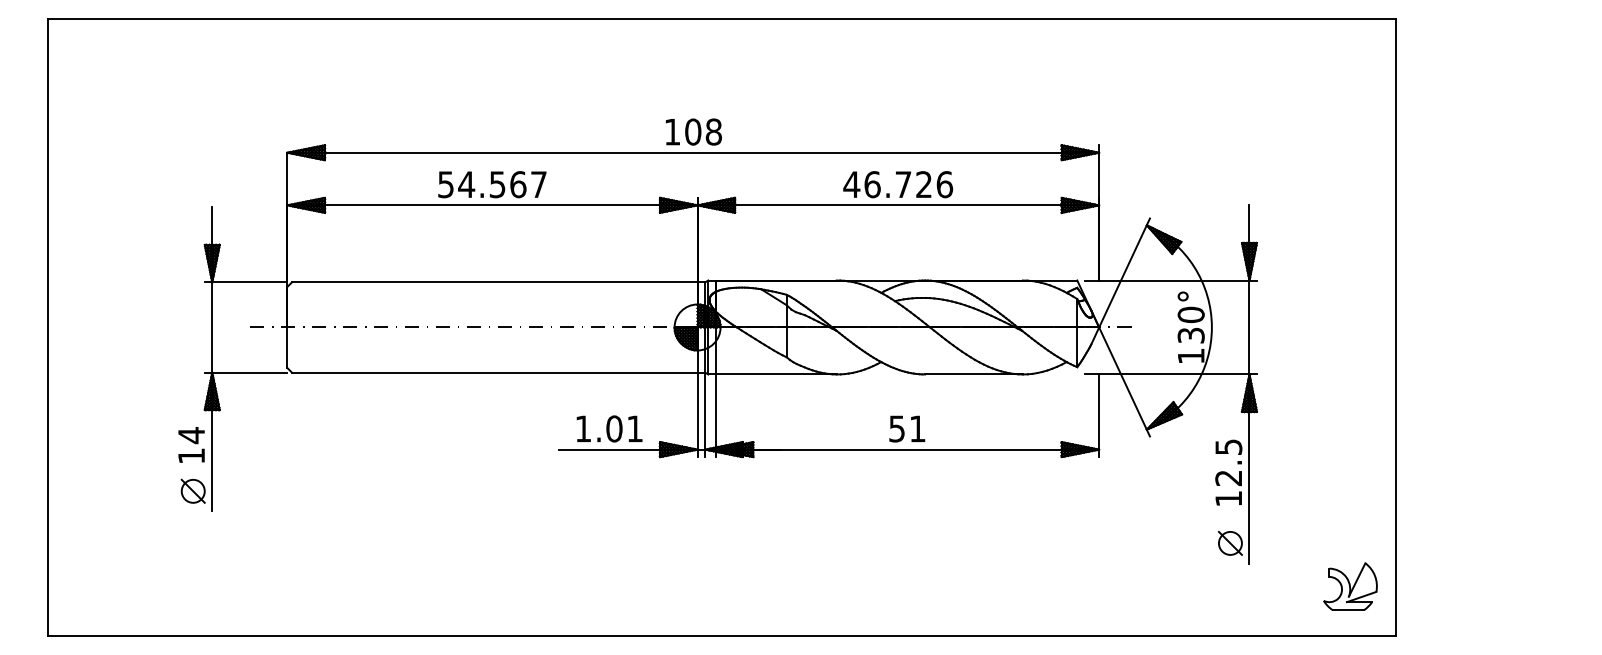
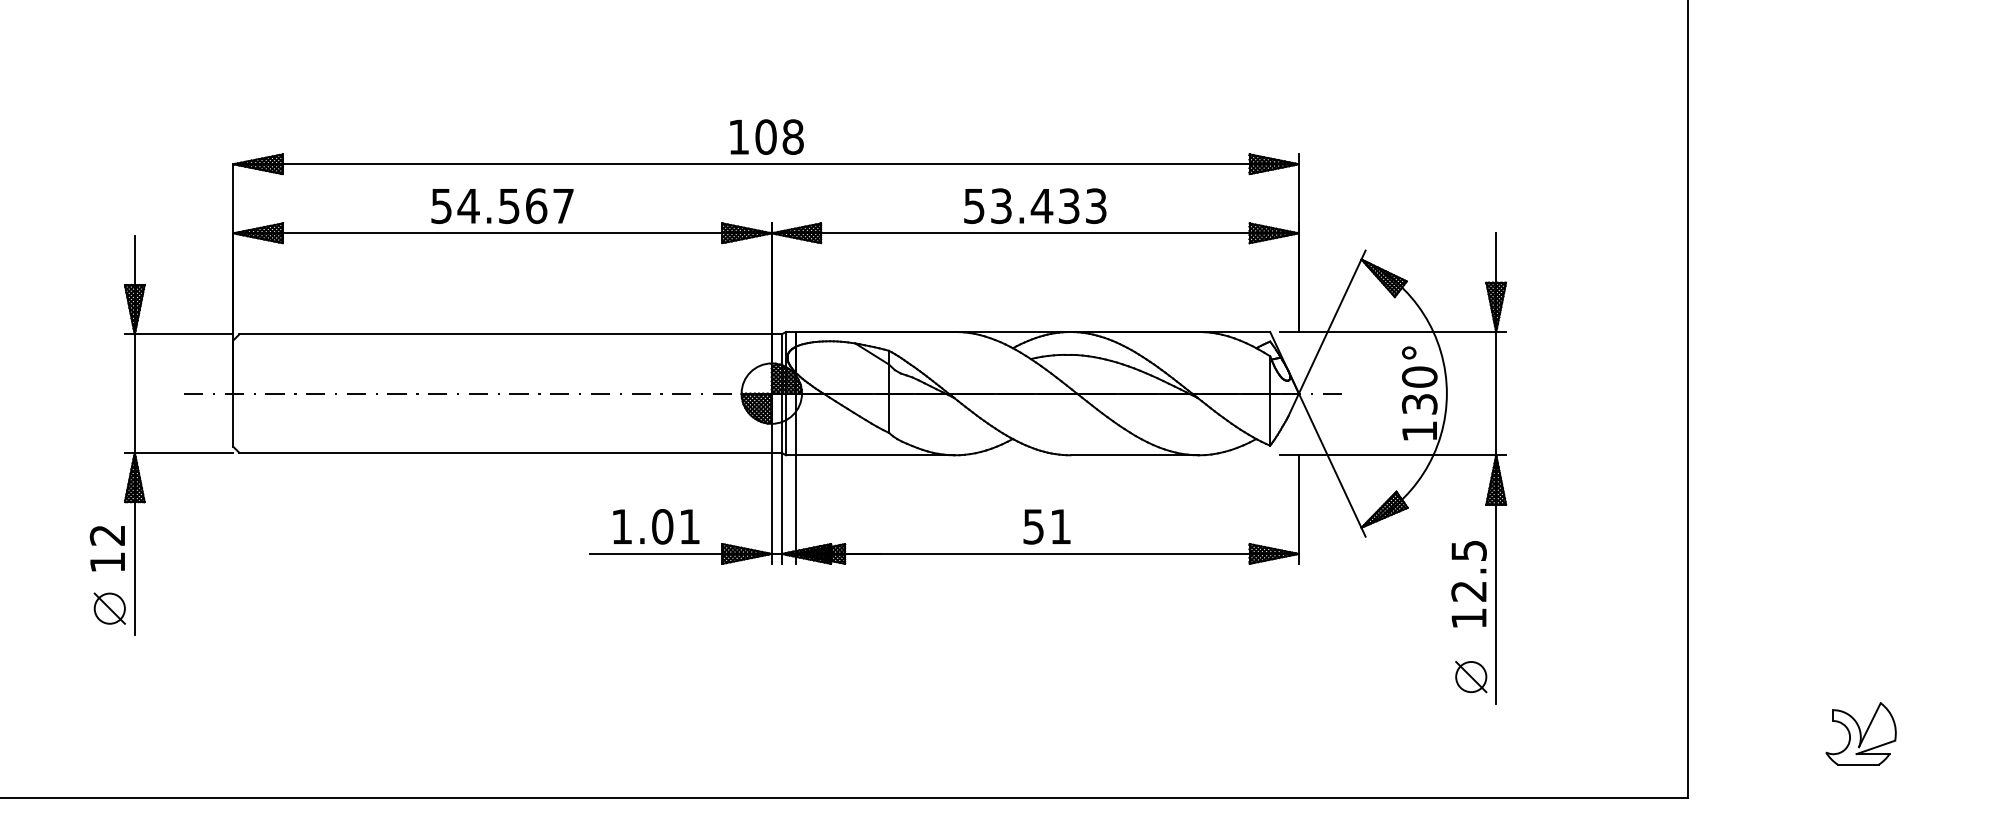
text: (898, 184) -> (1035, 205), 46.726 -> 53.433
text: (191, 435) -> (107, 535), 14 -> 12
part: (1350, 586) -> (1861, 733), moved

